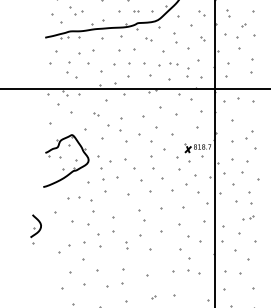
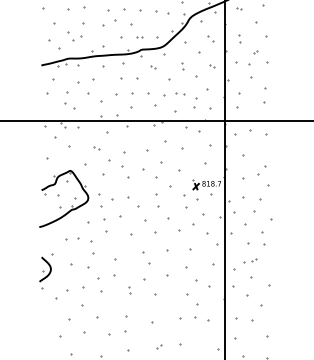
part: (175, 38) -> (182, 66), size x0.62
part: (248, 216) -> (250, 260), moved
part: (36, 228) -> (45, 272), moved

